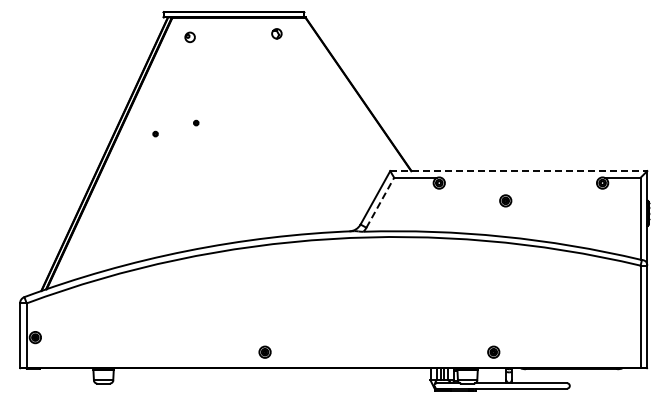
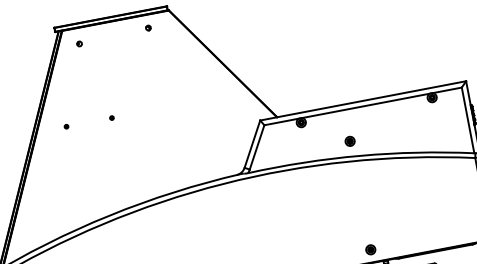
part: (276, 34) -> (148, 28), size x0.62
part: (190, 37) -> (79, 44), size x0.62
part: (196, 122) -> (112, 117), moved
line: (518, 171) -> (363, 101), dashed -> solid
line: (520, 177) -> (365, 105), added
part: (505, 200) -> (349, 141), moved
line: (380, 202) -> (257, 147), dashed -> solid

